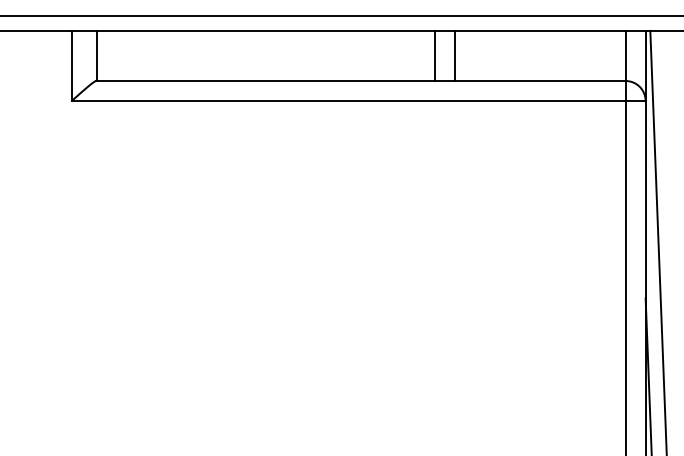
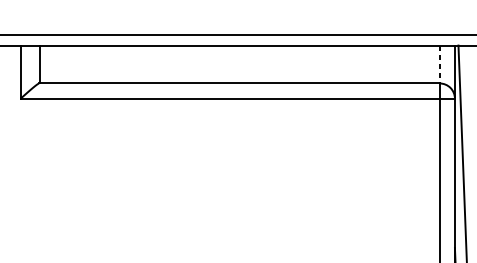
line: (435, 55) -> (295, 64), removed
line: (455, 55) -> (311, 64), removed
line: (625, 56) -> (439, 64), solid -> dashed

